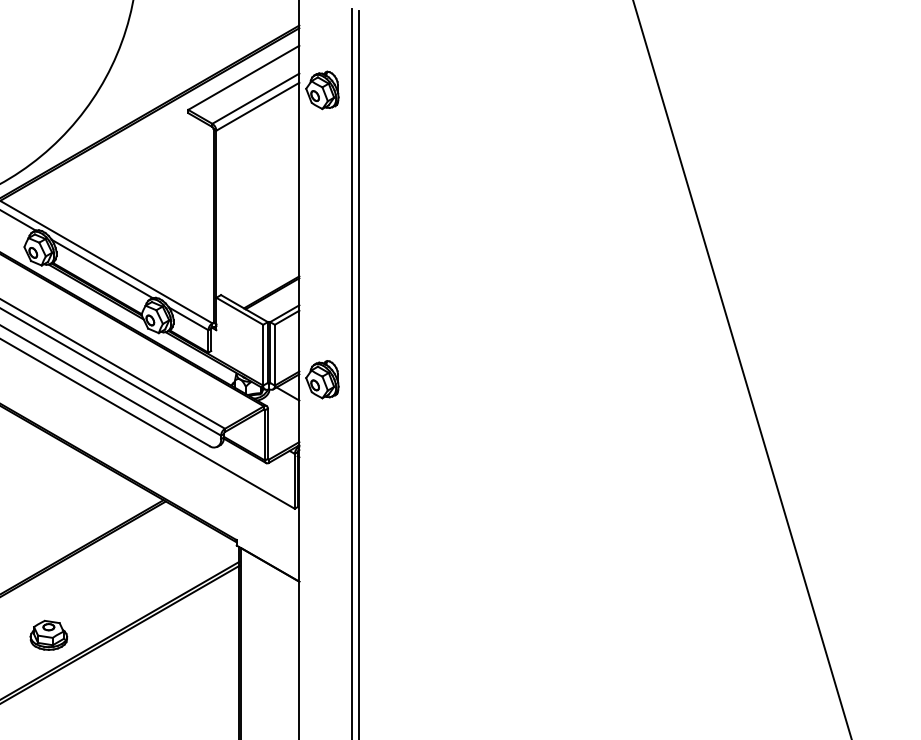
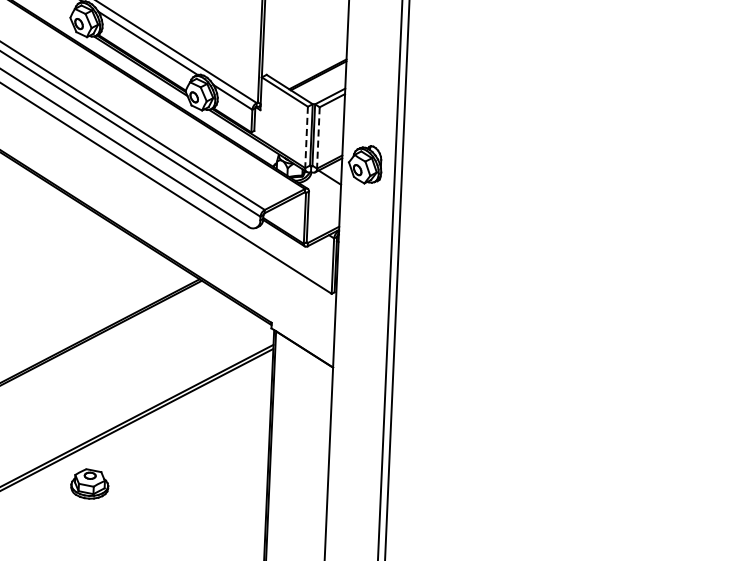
line: (263, 355) -> (306, 137), solid -> dashed
line: (274, 355) -> (317, 138), solid -> dashed
part: (48, 634) -> (89, 483), moved

